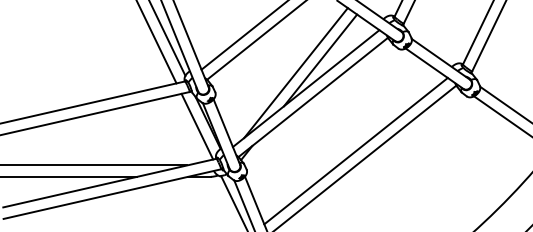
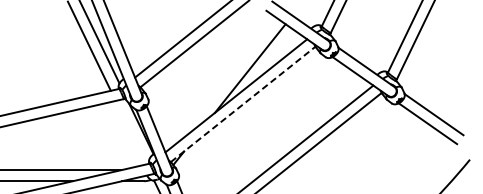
line: (295, 73) -> (225, 81), removed
line: (313, 97) -> (243, 104), solid -> dashed
line: (197, 126) -> (131, 132), removed

